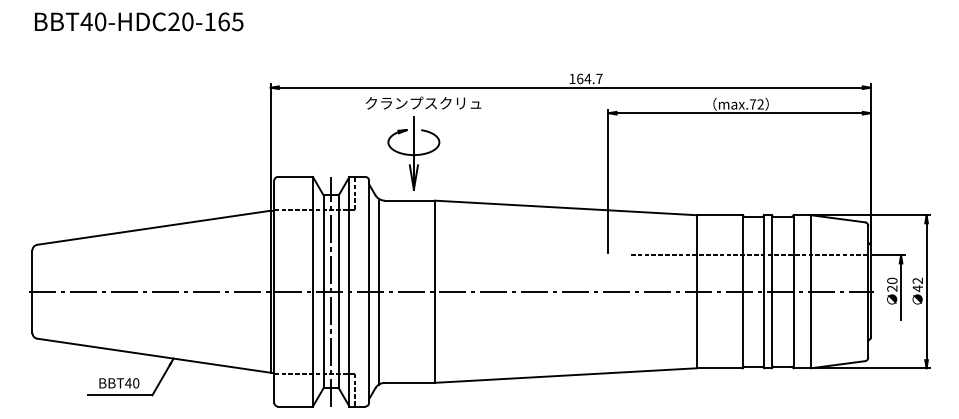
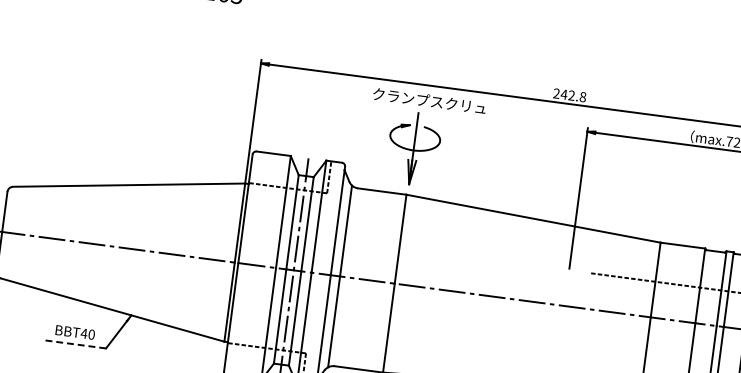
text: (585, 78) -> (569, 94), 164.7 -> 242.8
part: (414, 143) -> (415, 139), moved
line: (119, 395) -> (73, 344), solid -> dashed

